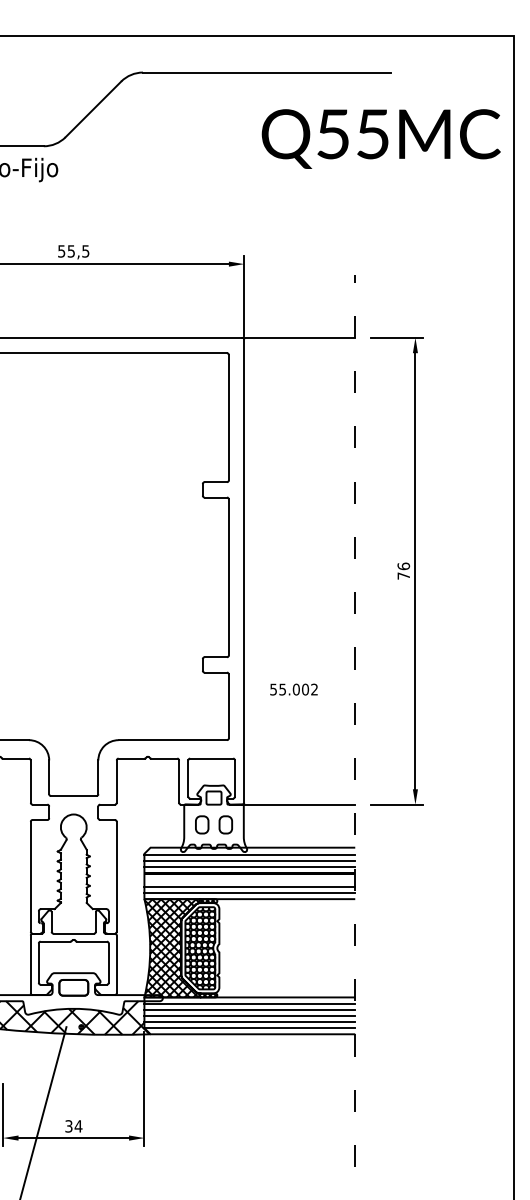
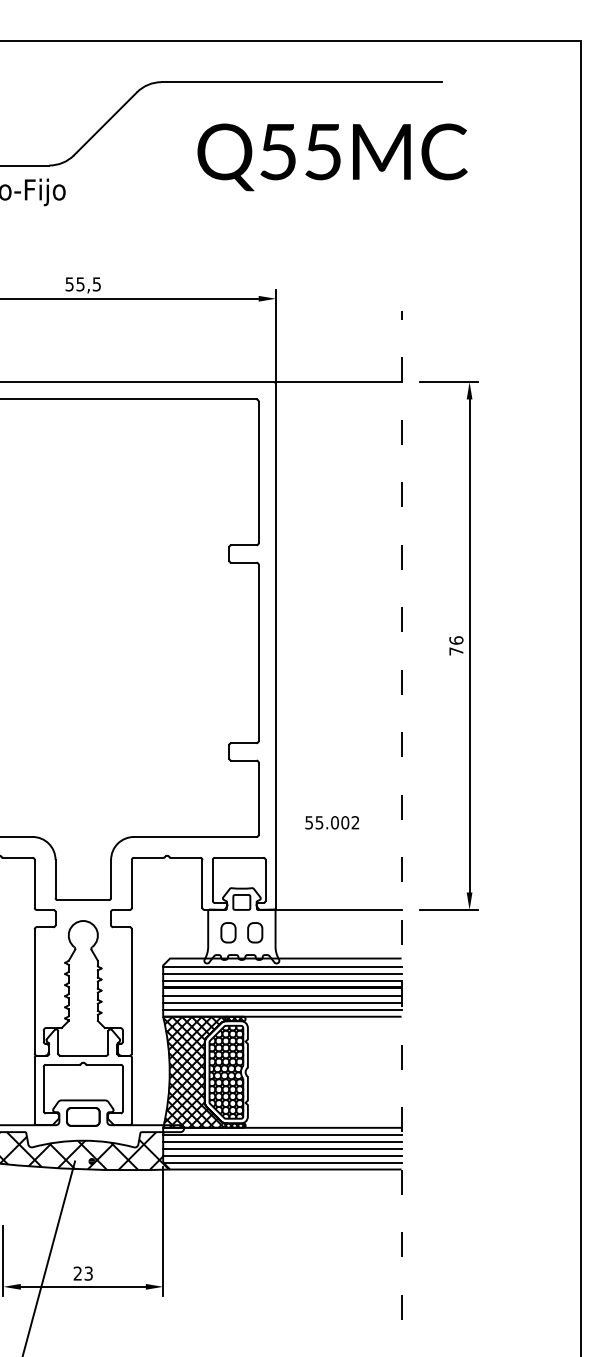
text: (380, 138) -> (331, 156), moved
text: (293, 689) -> (331, 822), moved
line: (249, 880) -> (281, 995), added
text: (73, 1126) -> (82, 1273), 34 -> 23

